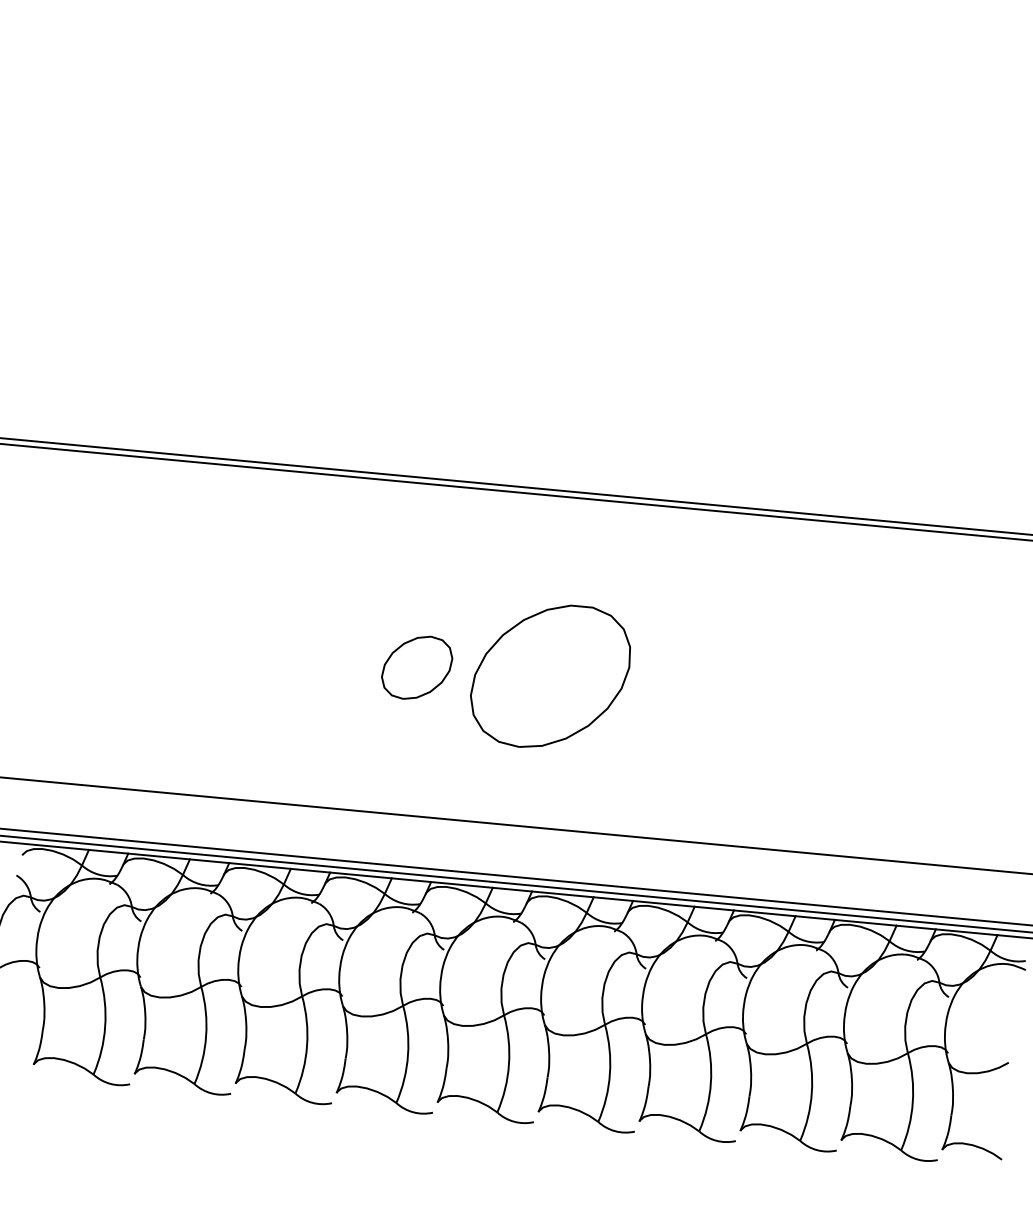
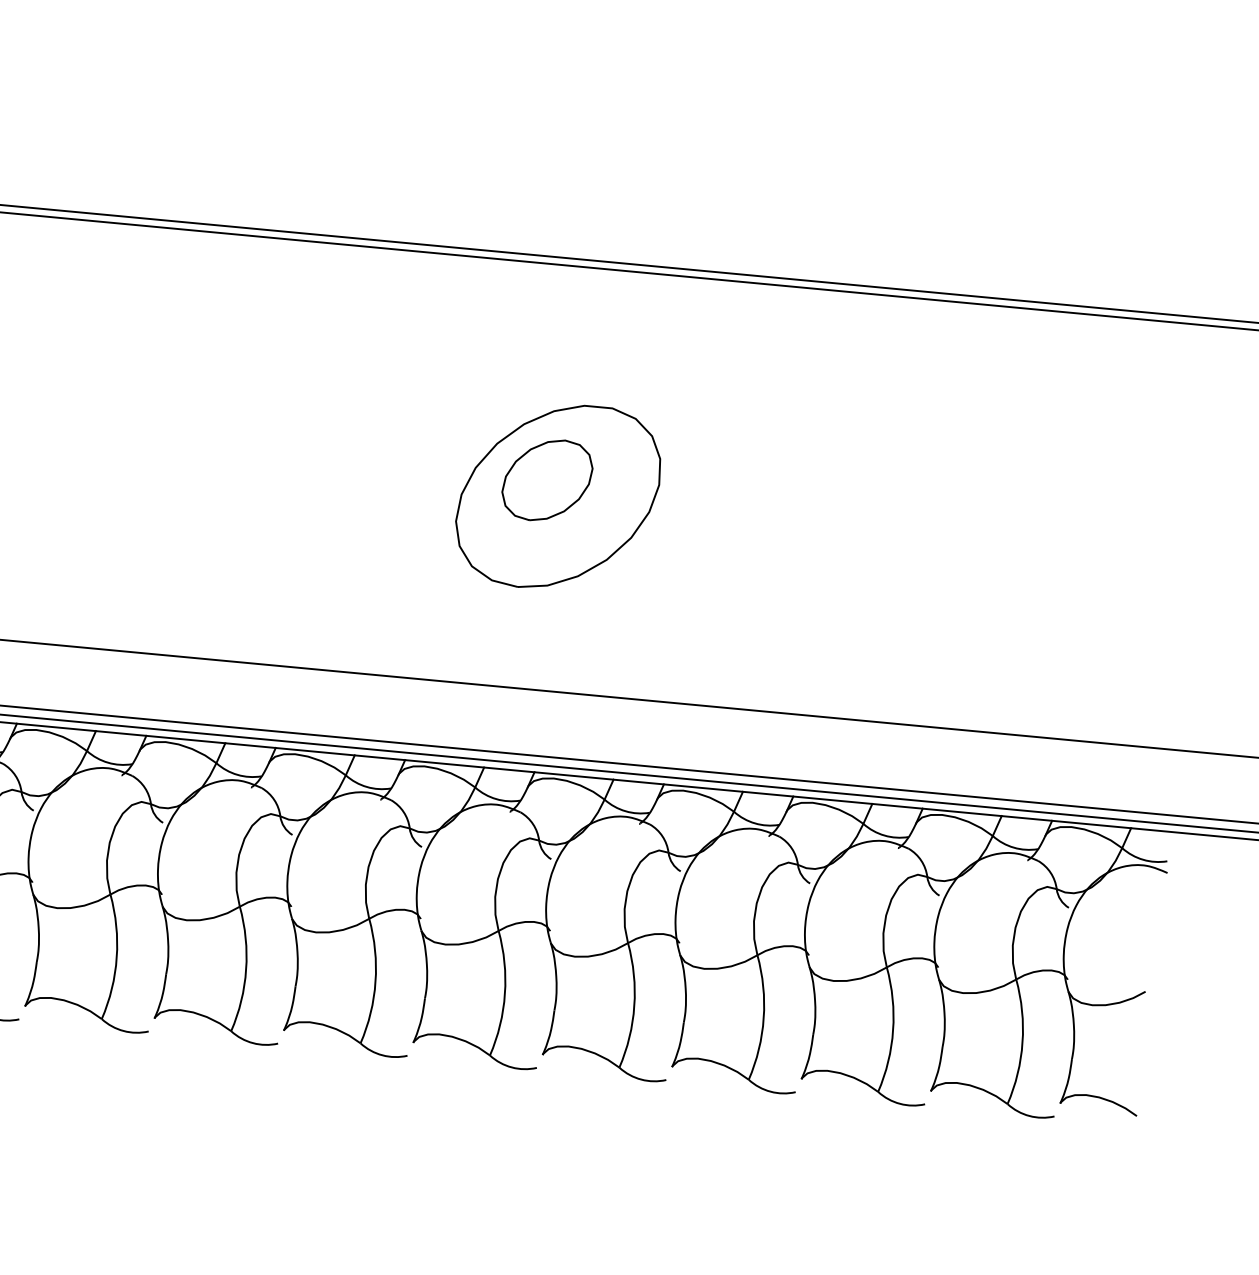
part: (417, 667) -> (547, 480), moved

